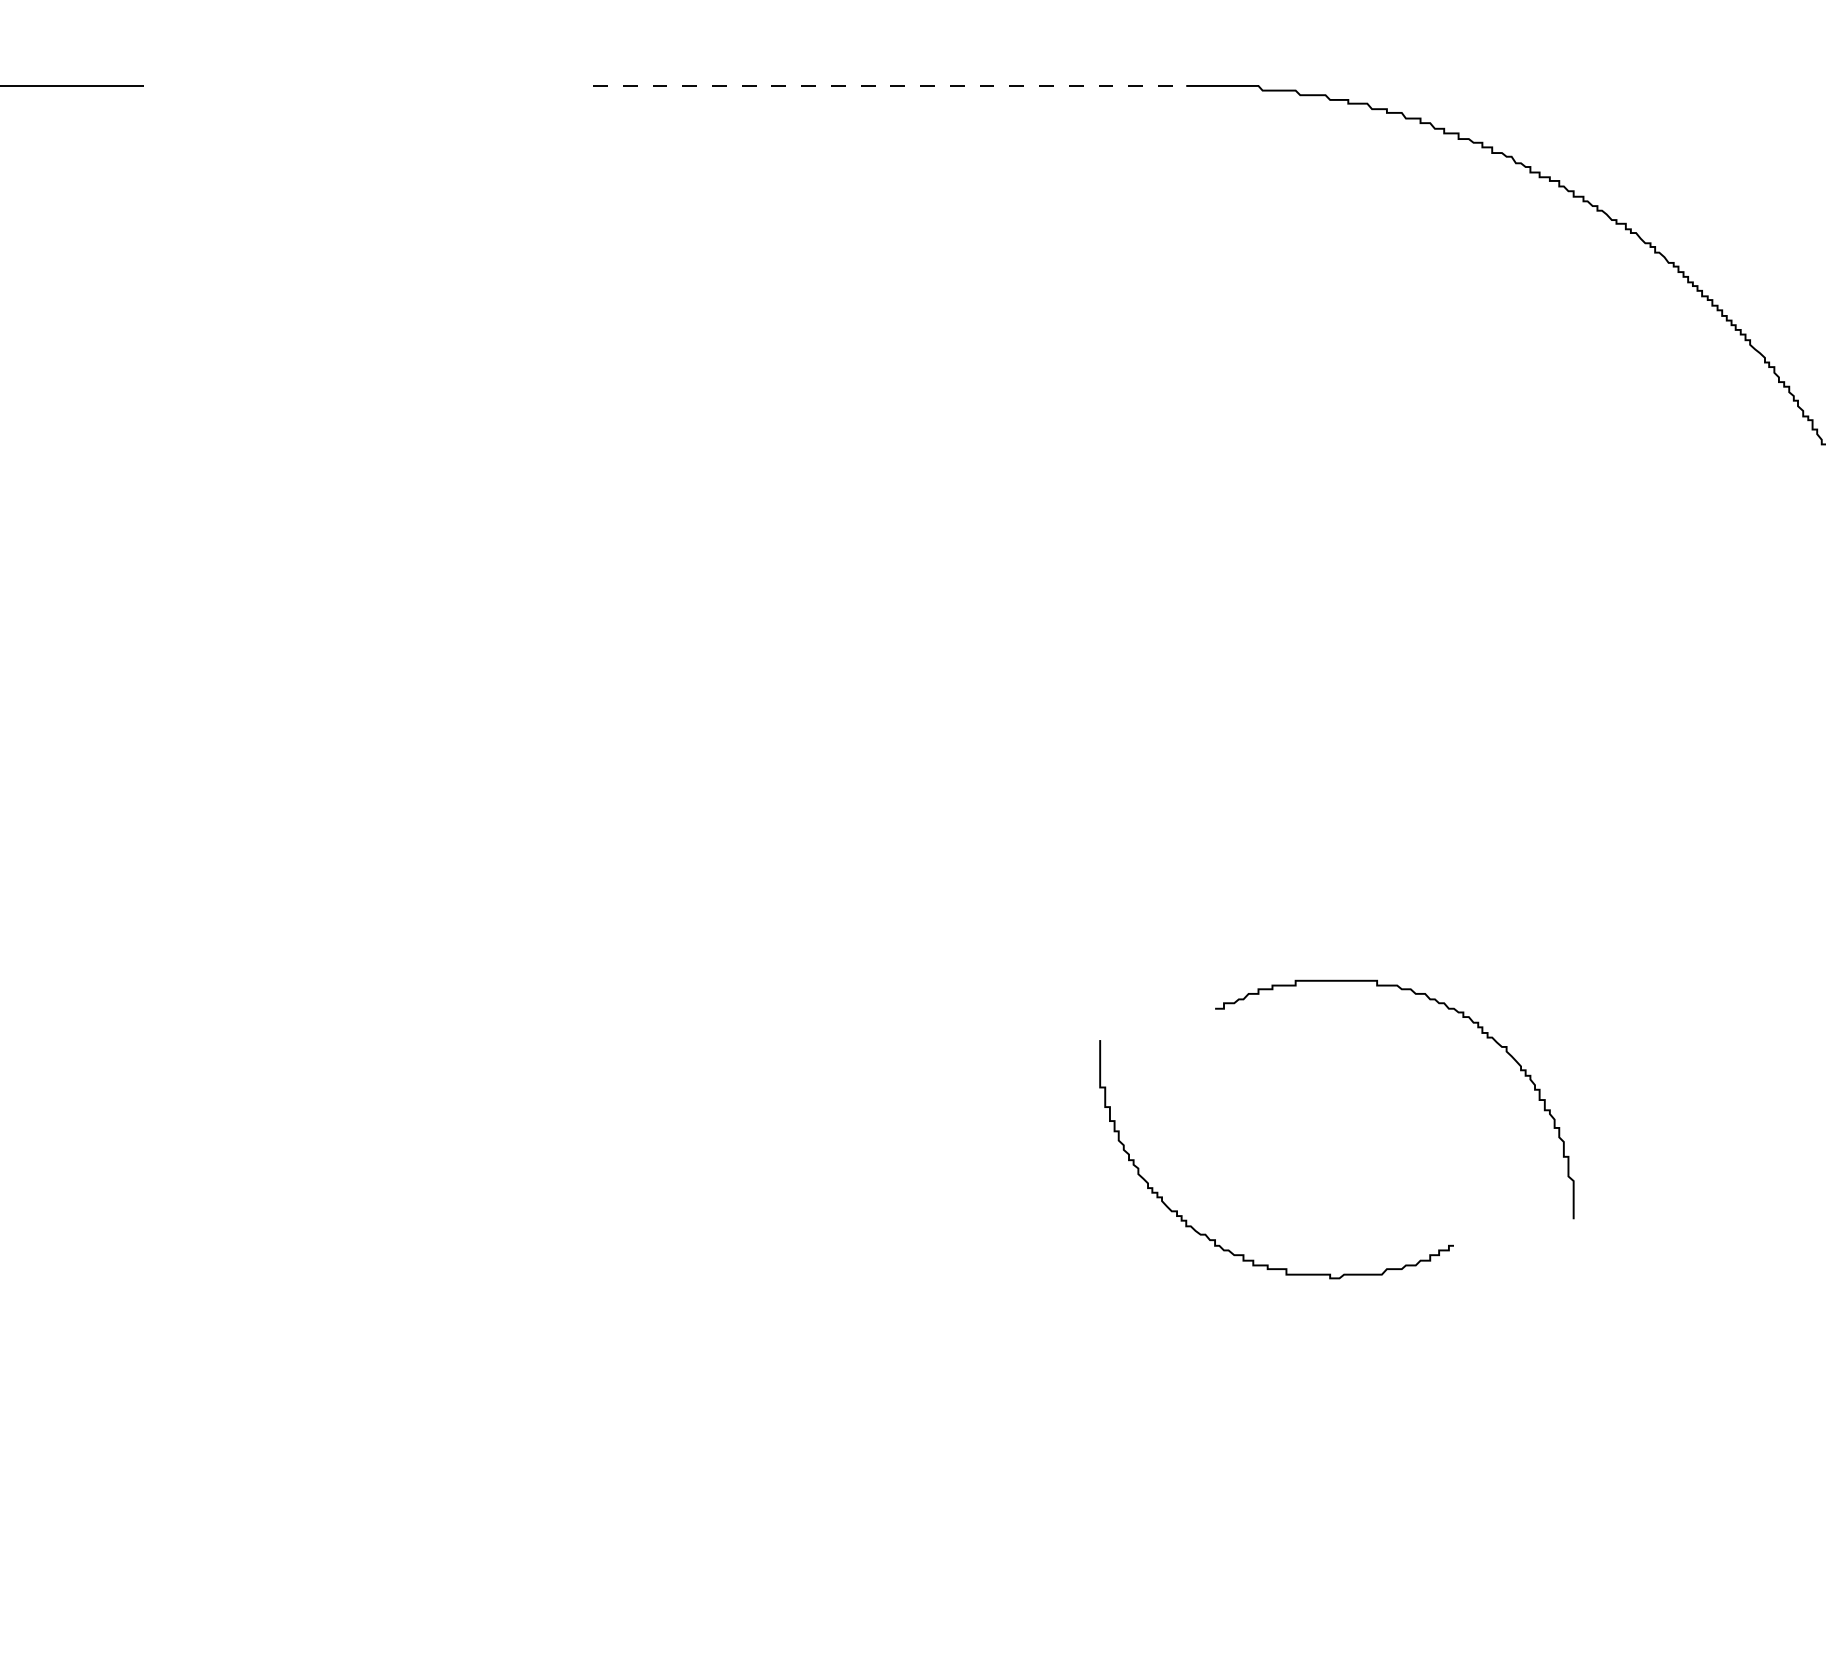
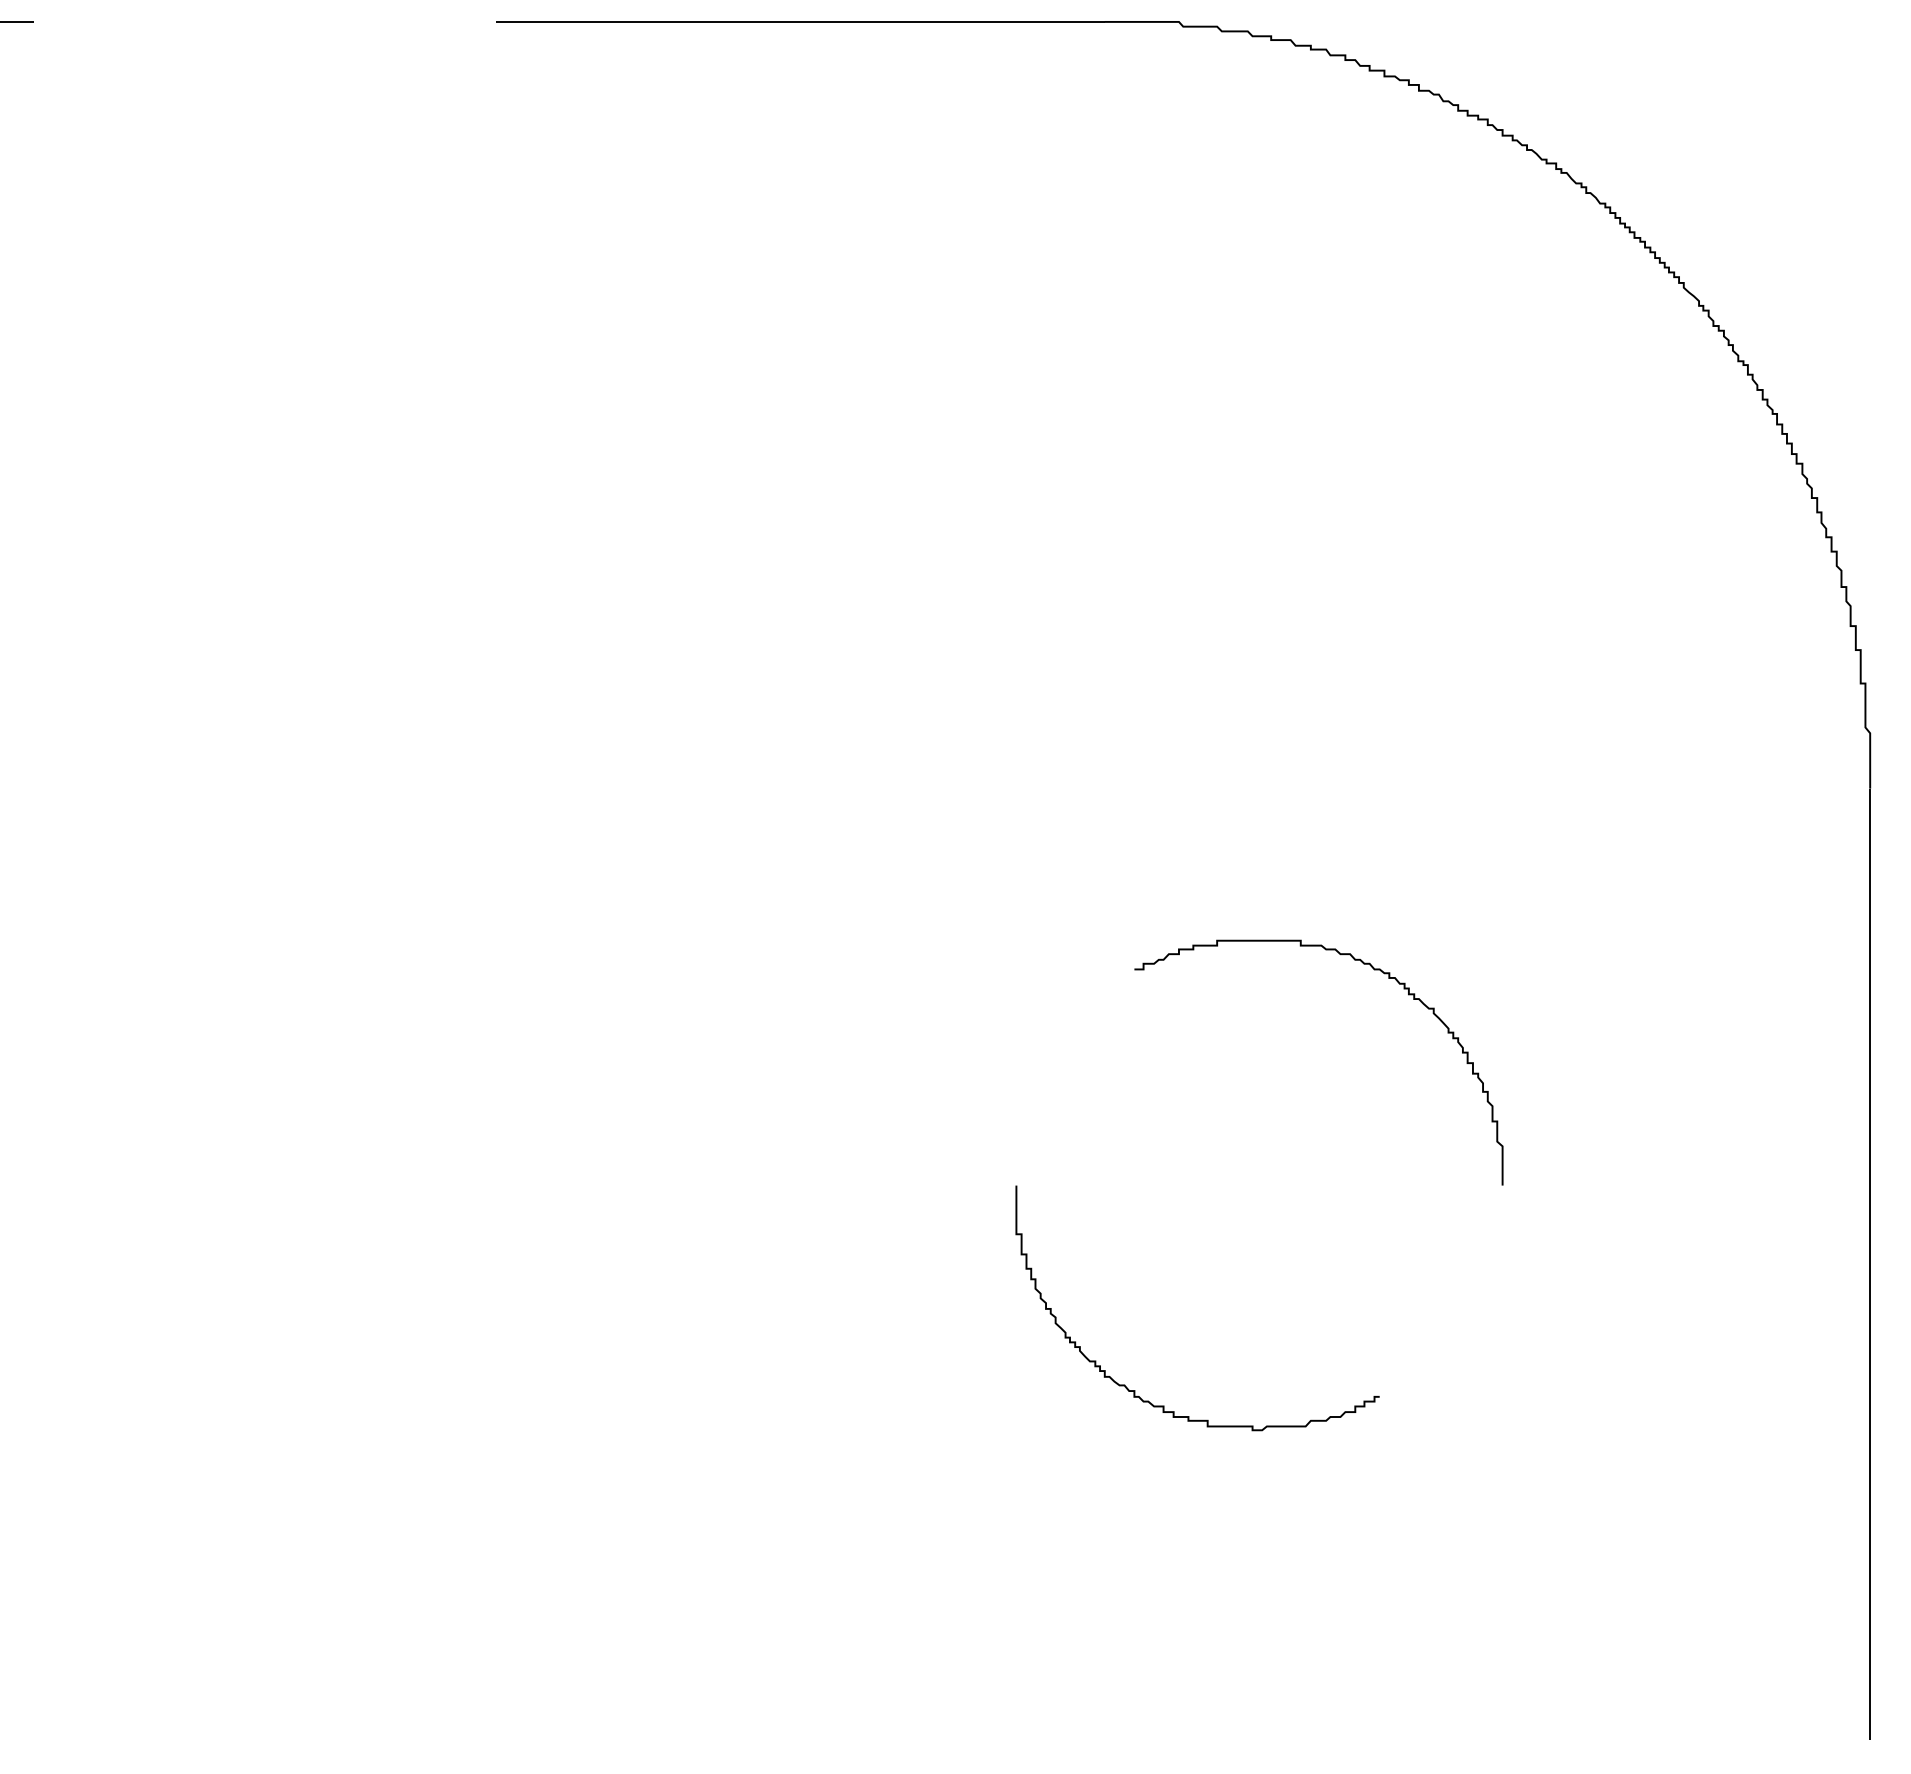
line: (889, 85) -> (800, 21), dashed -> solid
curve: (1244, 1254) -> (1164, 1405), moved

